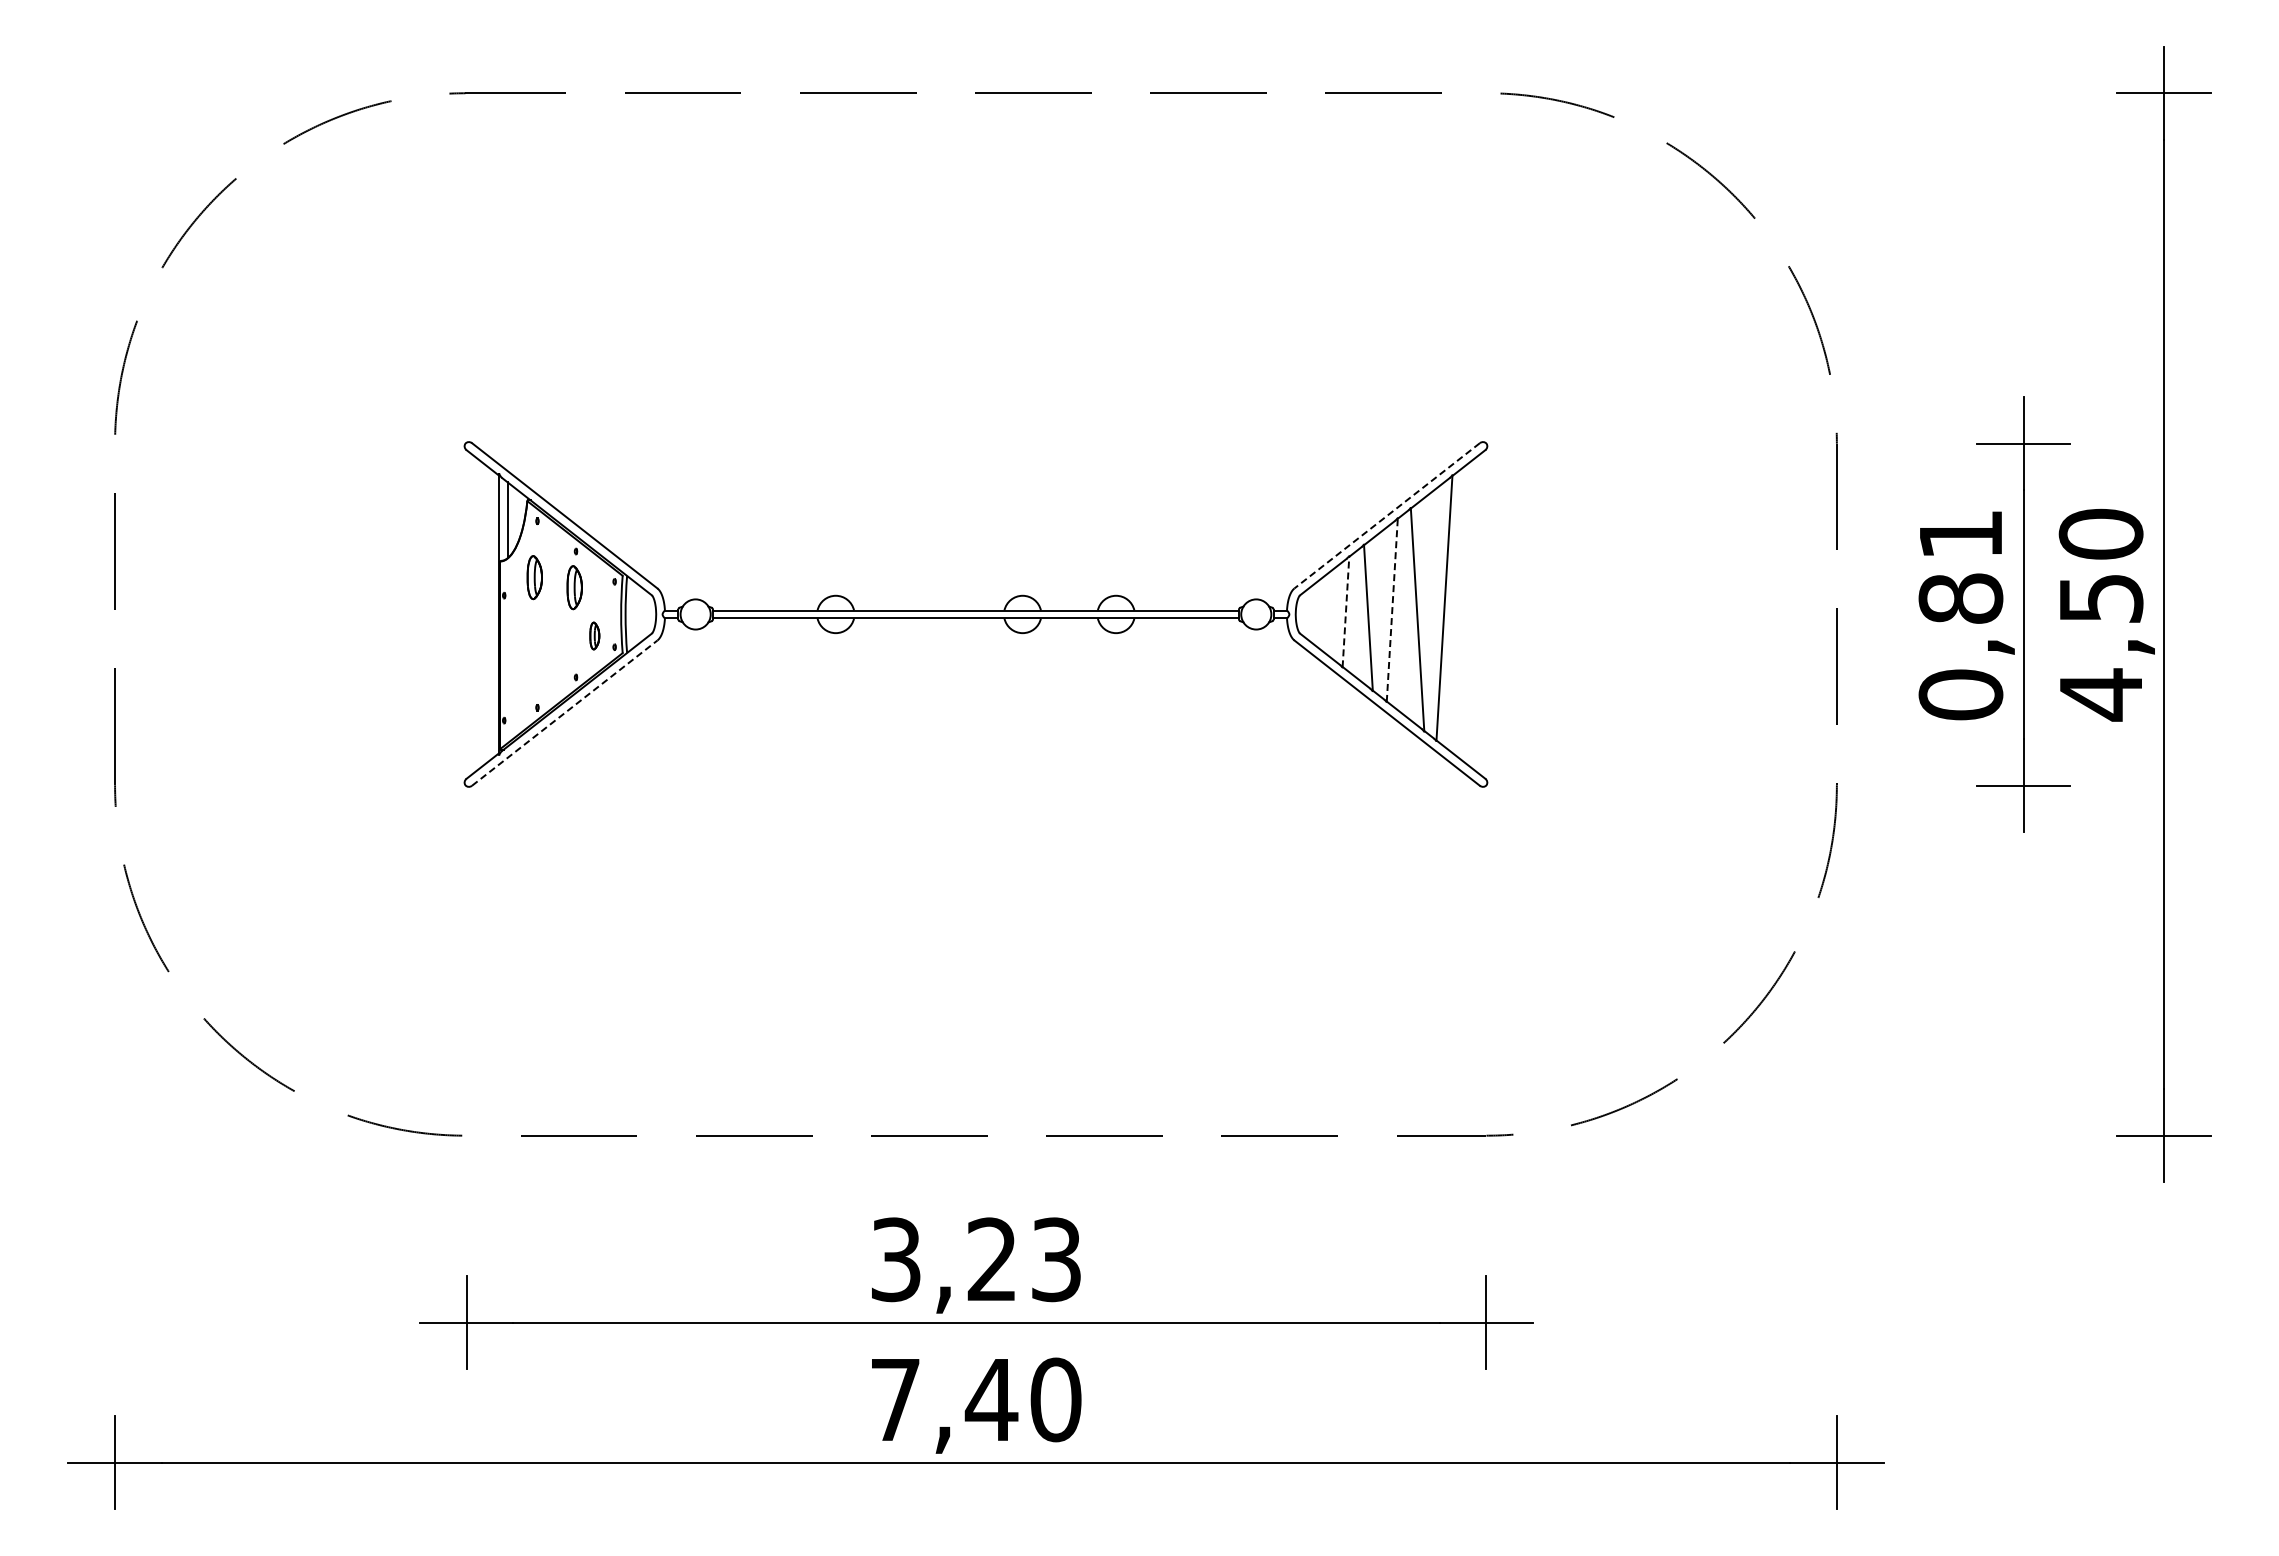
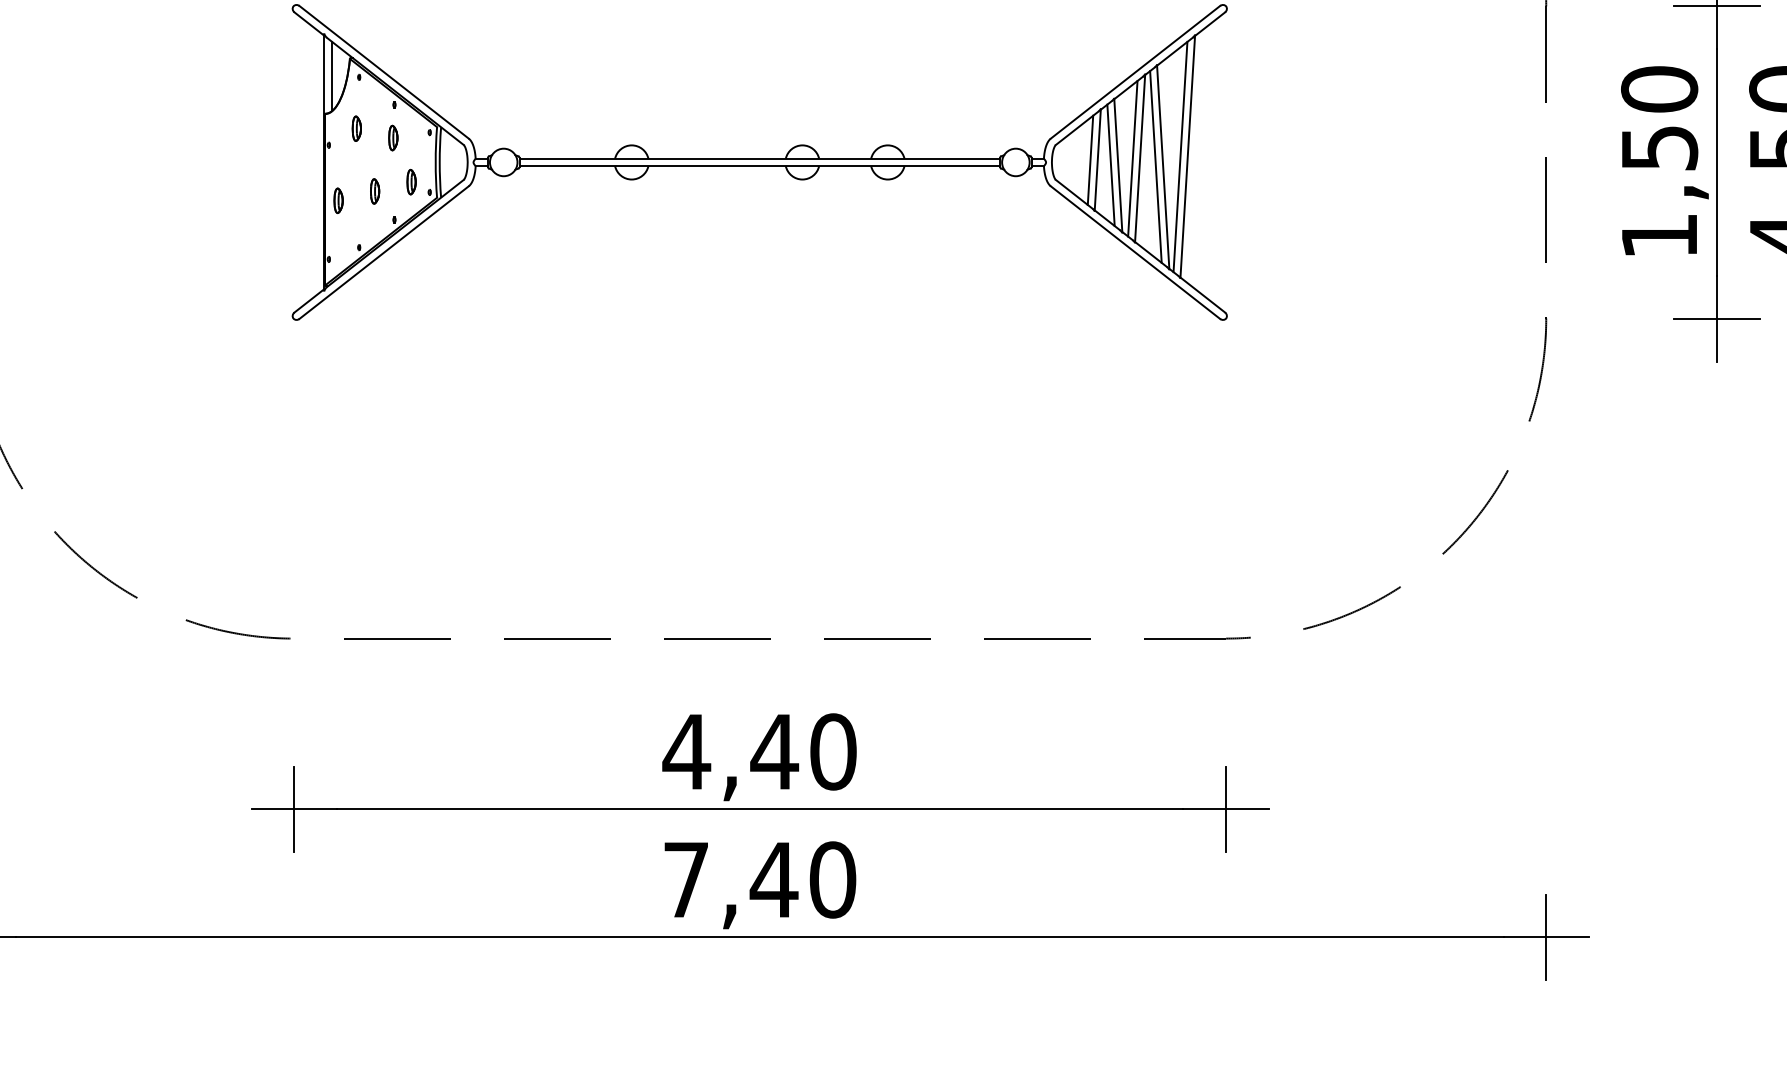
line: (1387, 515) -> (1135, 72), dashed -> solid
part: (534, 577) -> (356, 128), size x0.62
part: (574, 587) -> (393, 137), size x0.62
line: (1436, 608) -> (1180, 157), added
line: (1384, 610) -> (1132, 158), added
line: (1392, 610) -> (1140, 158), dashed -> solid
line: (1345, 611) -> (1097, 159), dashed -> solid
line: (1337, 612) -> (1090, 160), added
text: (1960, 614) -> (1659, 162), 0,81 -> 1,50
line: (1360, 617) -> (1111, 165), added
line: (1409, 619) -> (1155, 167), added
part: (554, 645) -> (374, 190), added
part: (514, 656) -> (338, 200), added
line: (564, 713) -> (383, 252), dashed -> solid
text: (975, 1259) -> (759, 751), 3,23 -> 4,40

